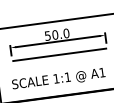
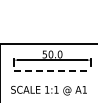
line: (59, 54) -> (52, 70), solid -> dashed

